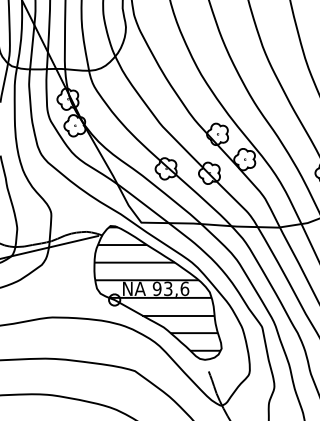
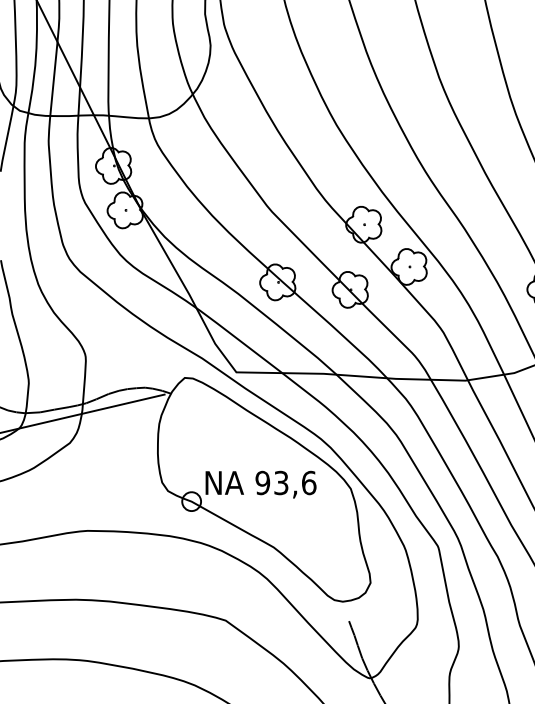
hatch: (157, 288) -> (263, 482), removed

